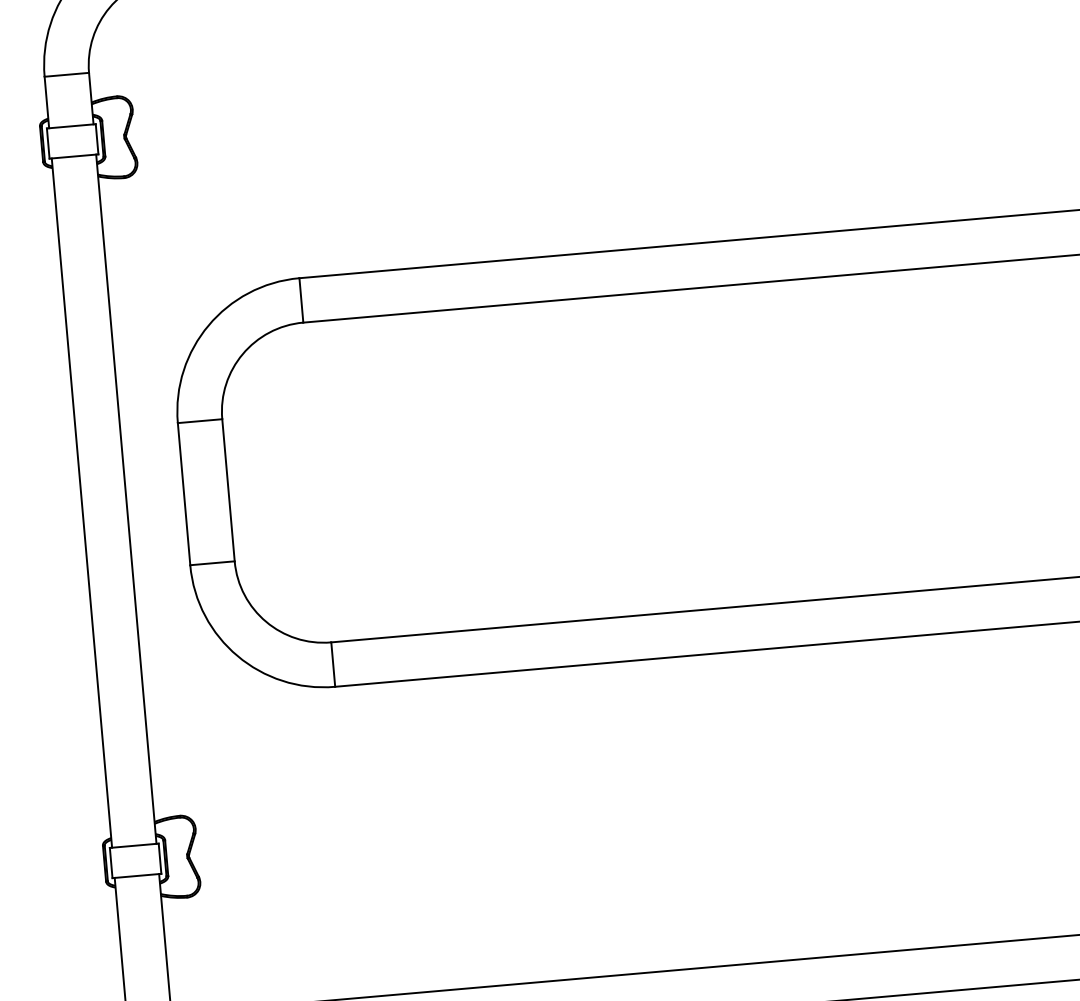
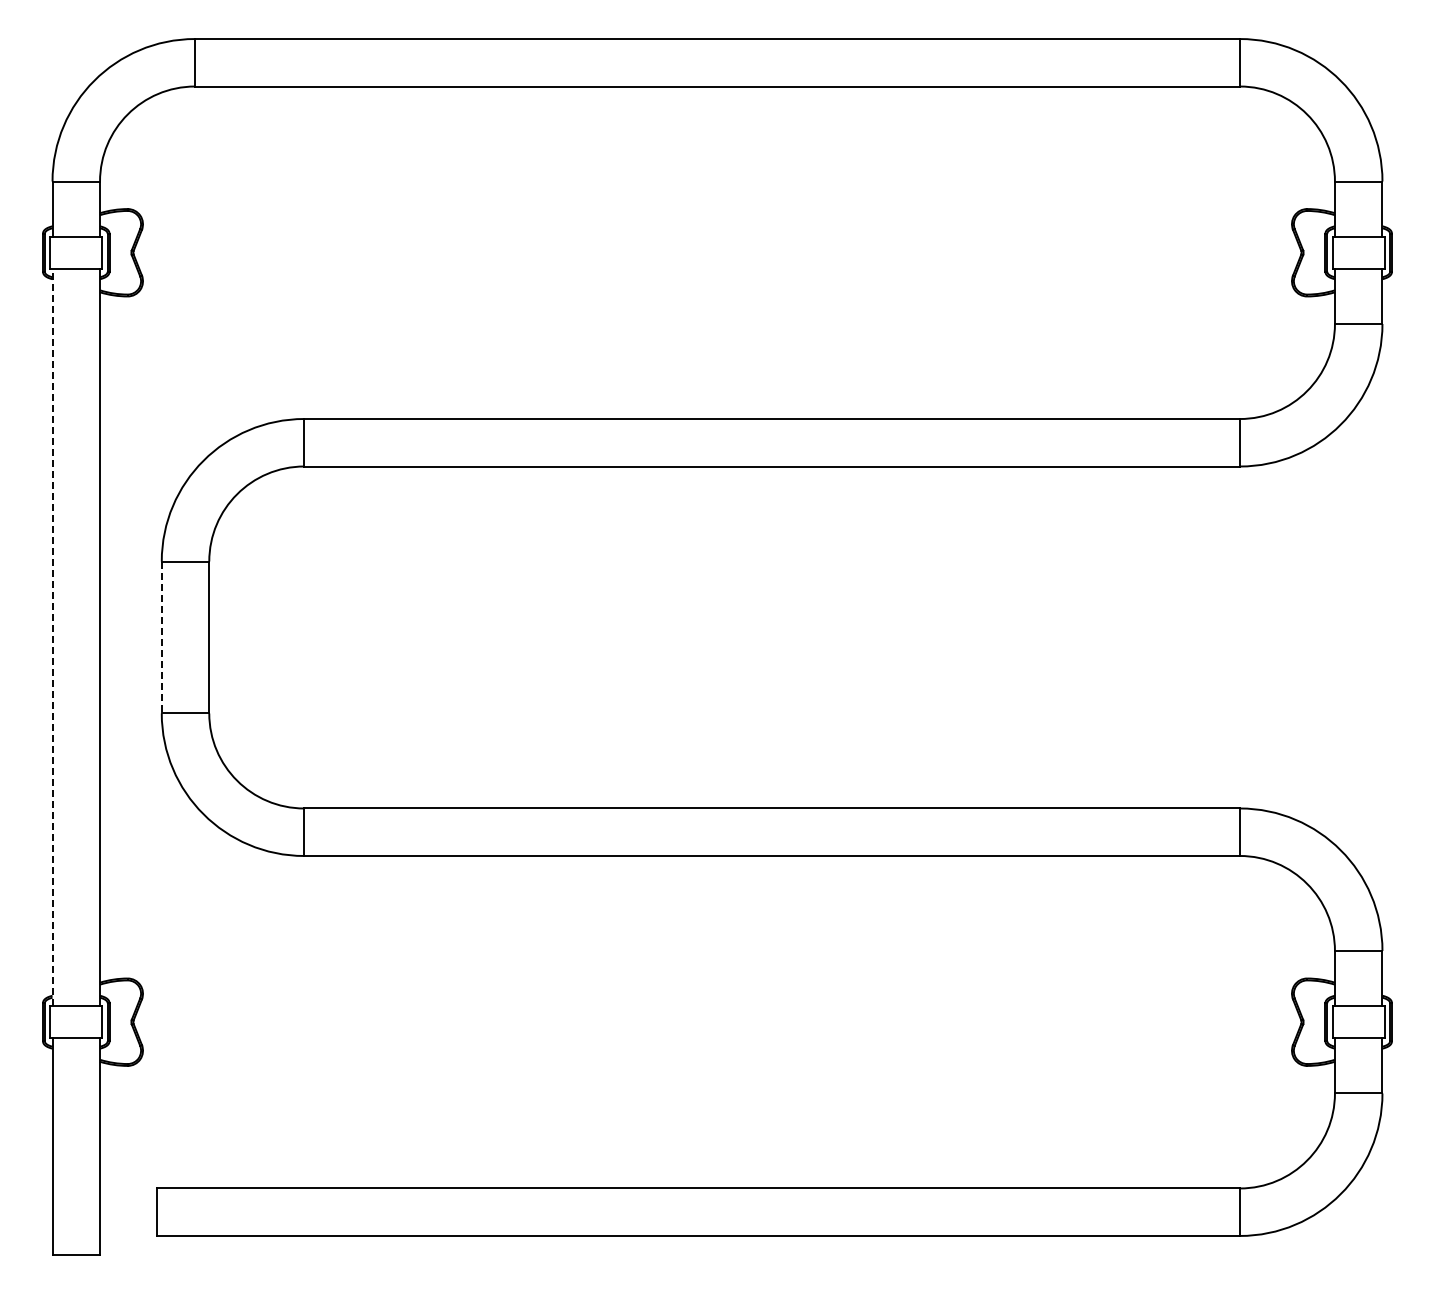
line: (183, 494) -> (161, 637), solid -> dashed
line: (81, 503) -> (52, 637), solid -> dashed

